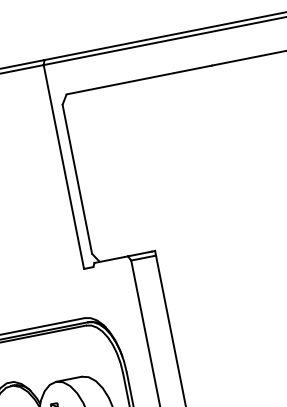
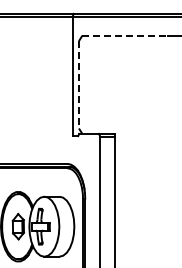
line: (140, 79) -> (125, 35), solid -> dashed
line: (76, 178) -> (78, 84), solid -> dashed

